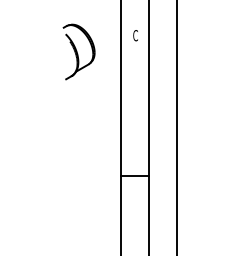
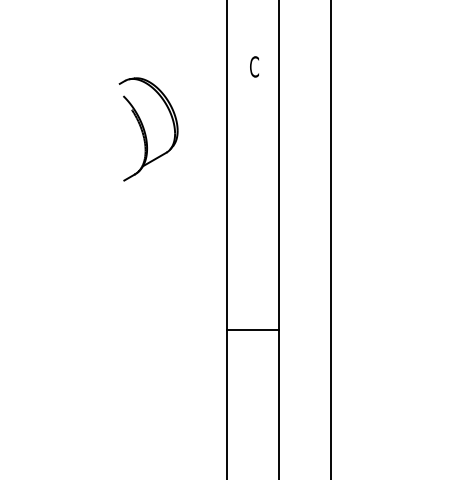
part: (78, 51) -> (147, 128), moved

